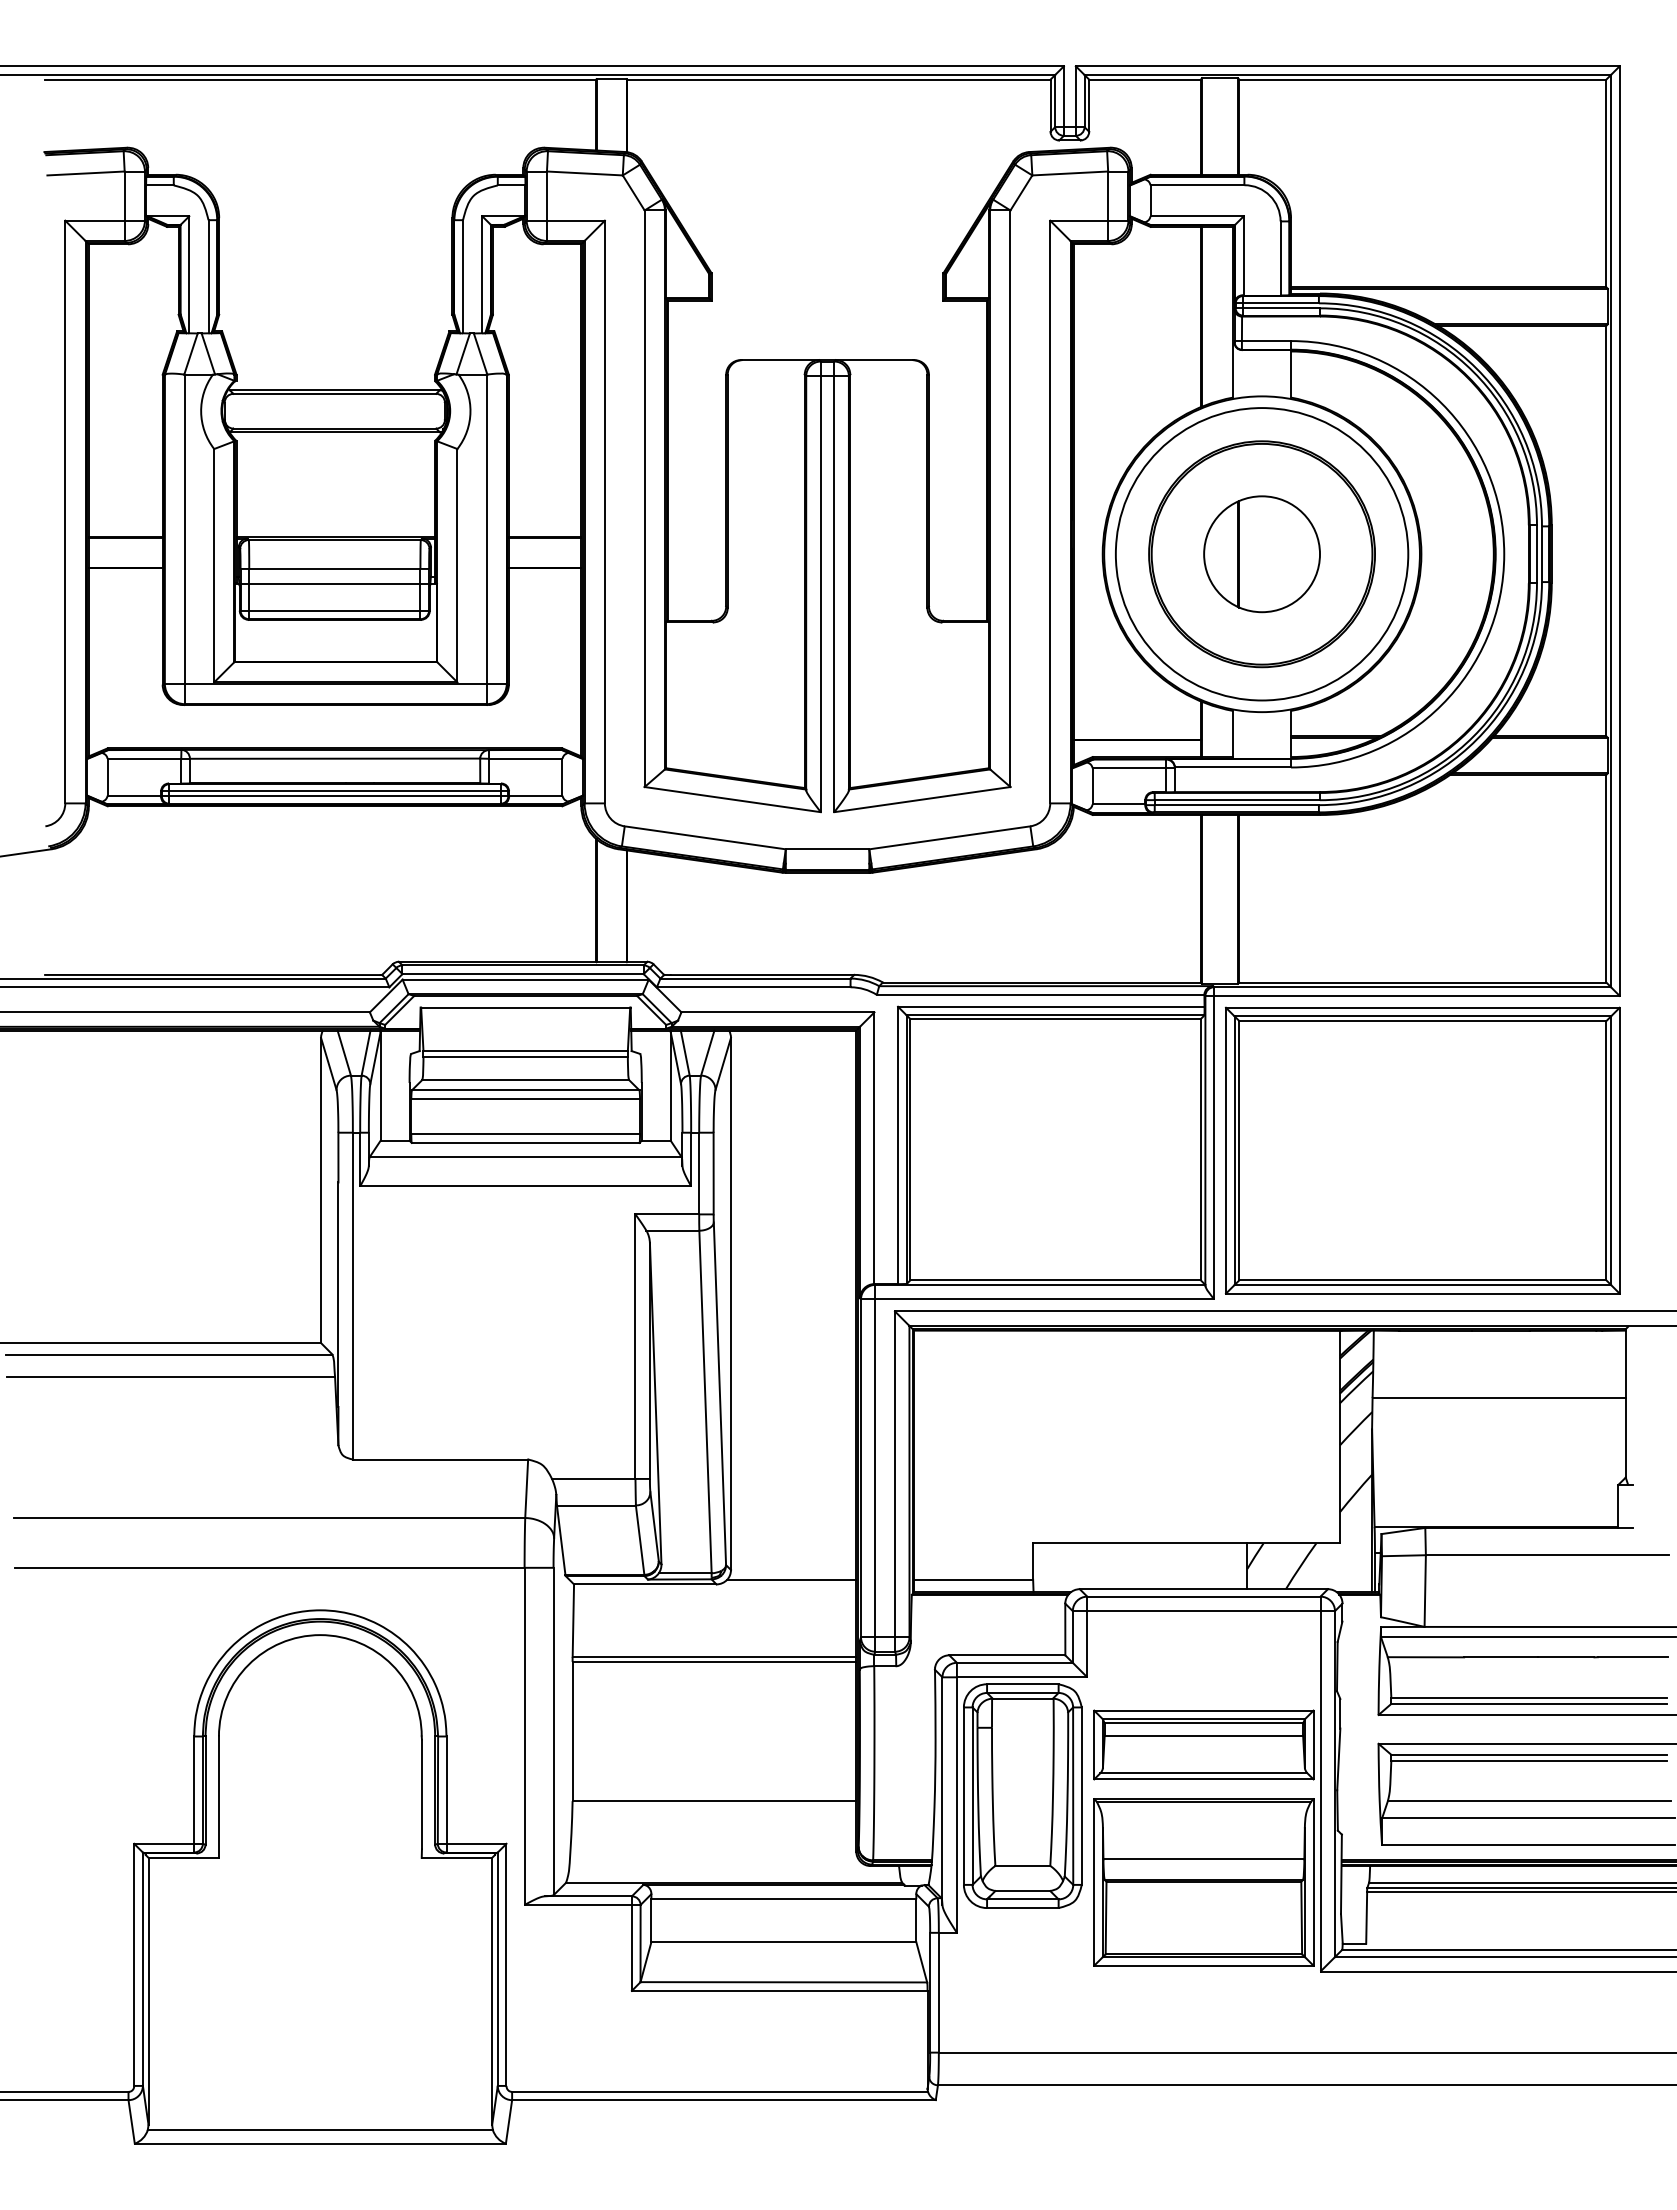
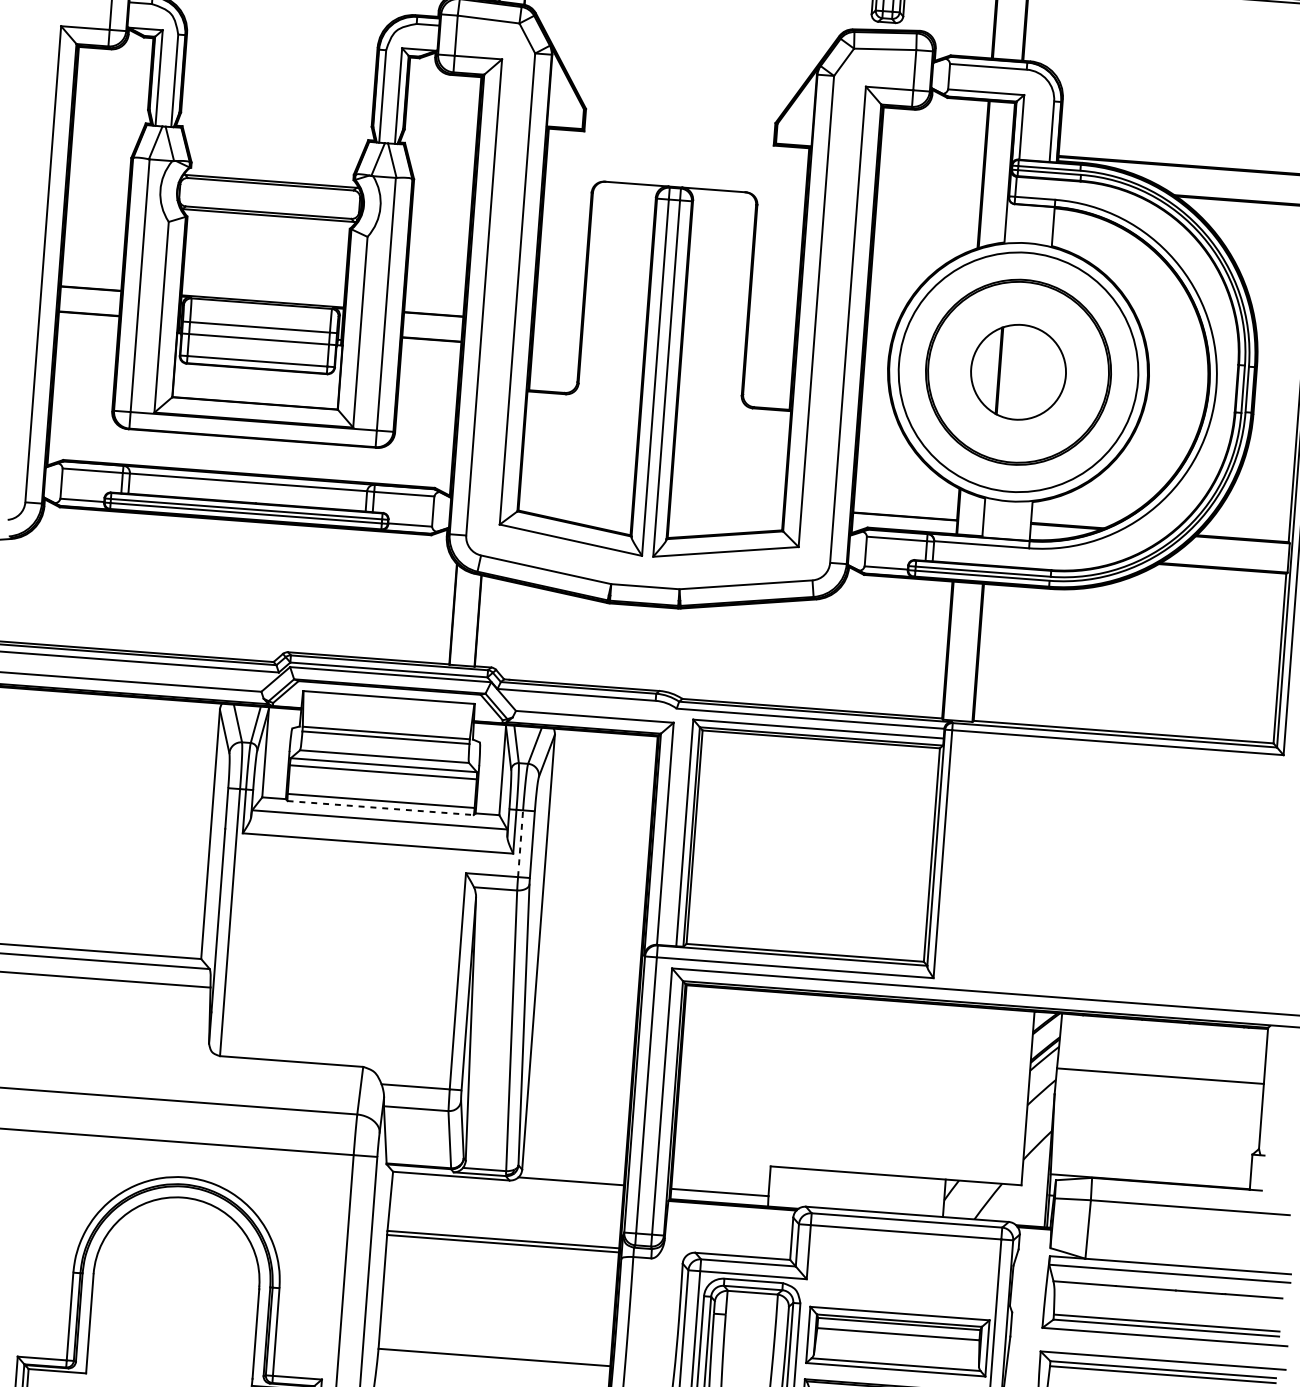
line: (525, 1142) -> (380, 807), solid -> dashed
part: (1422, 1150) -> (1113, 869), removed
line: (699, 1173) -> (520, 843), solid -> dashed

